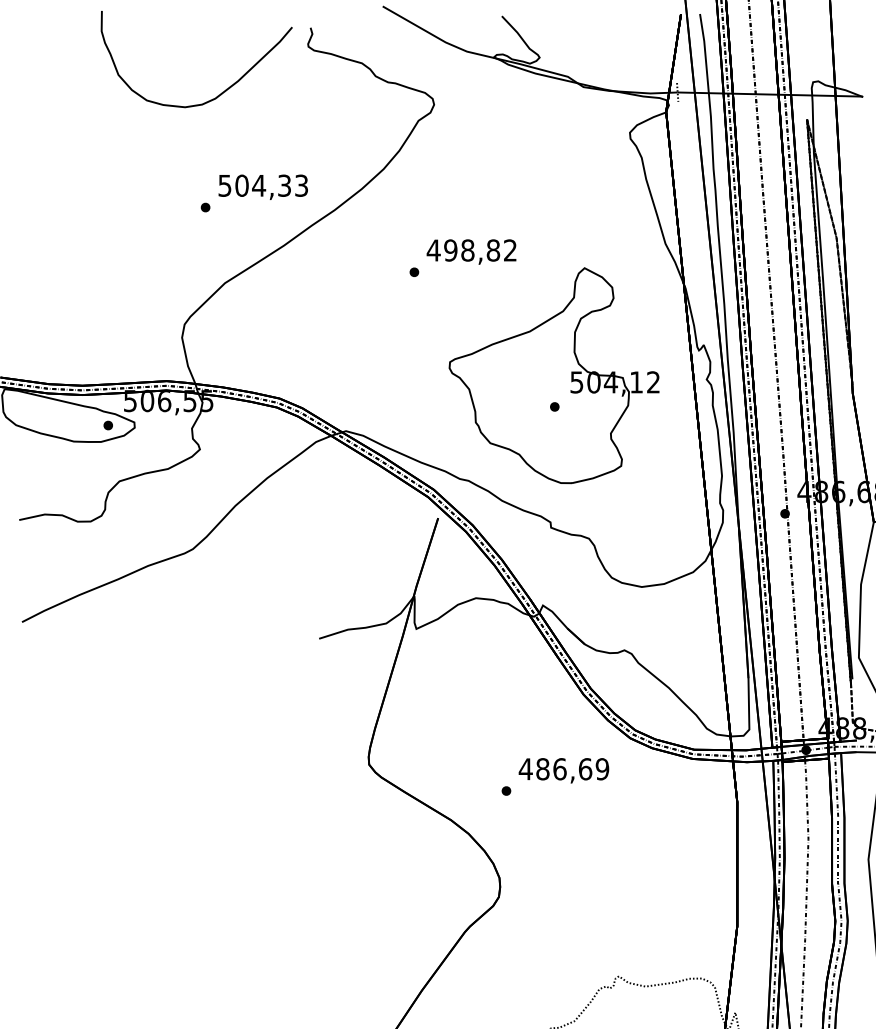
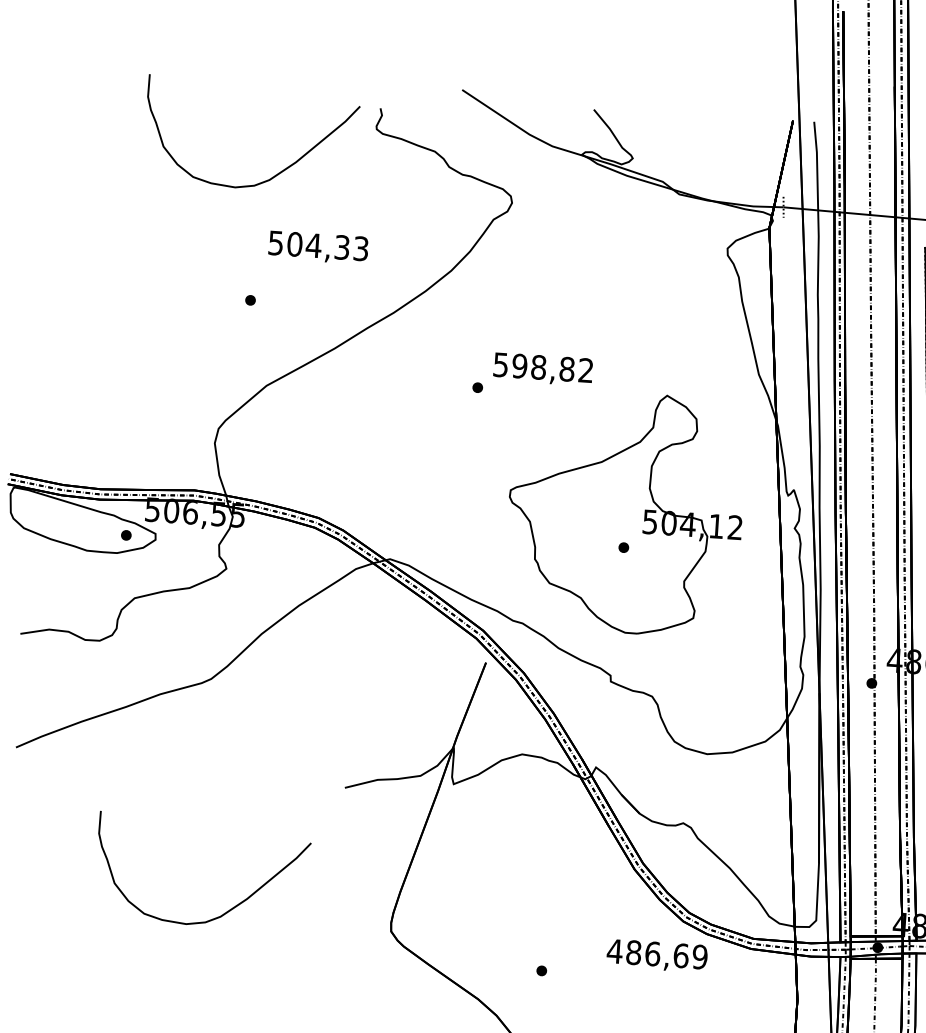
text: (262, 186) -> (317, 246), moved
text: (433, 250) -> (500, 364), 498,82 -> 598,82
curve: (221, 755) -> (227, 910), added
text: (563, 770) -> (656, 955), moved

